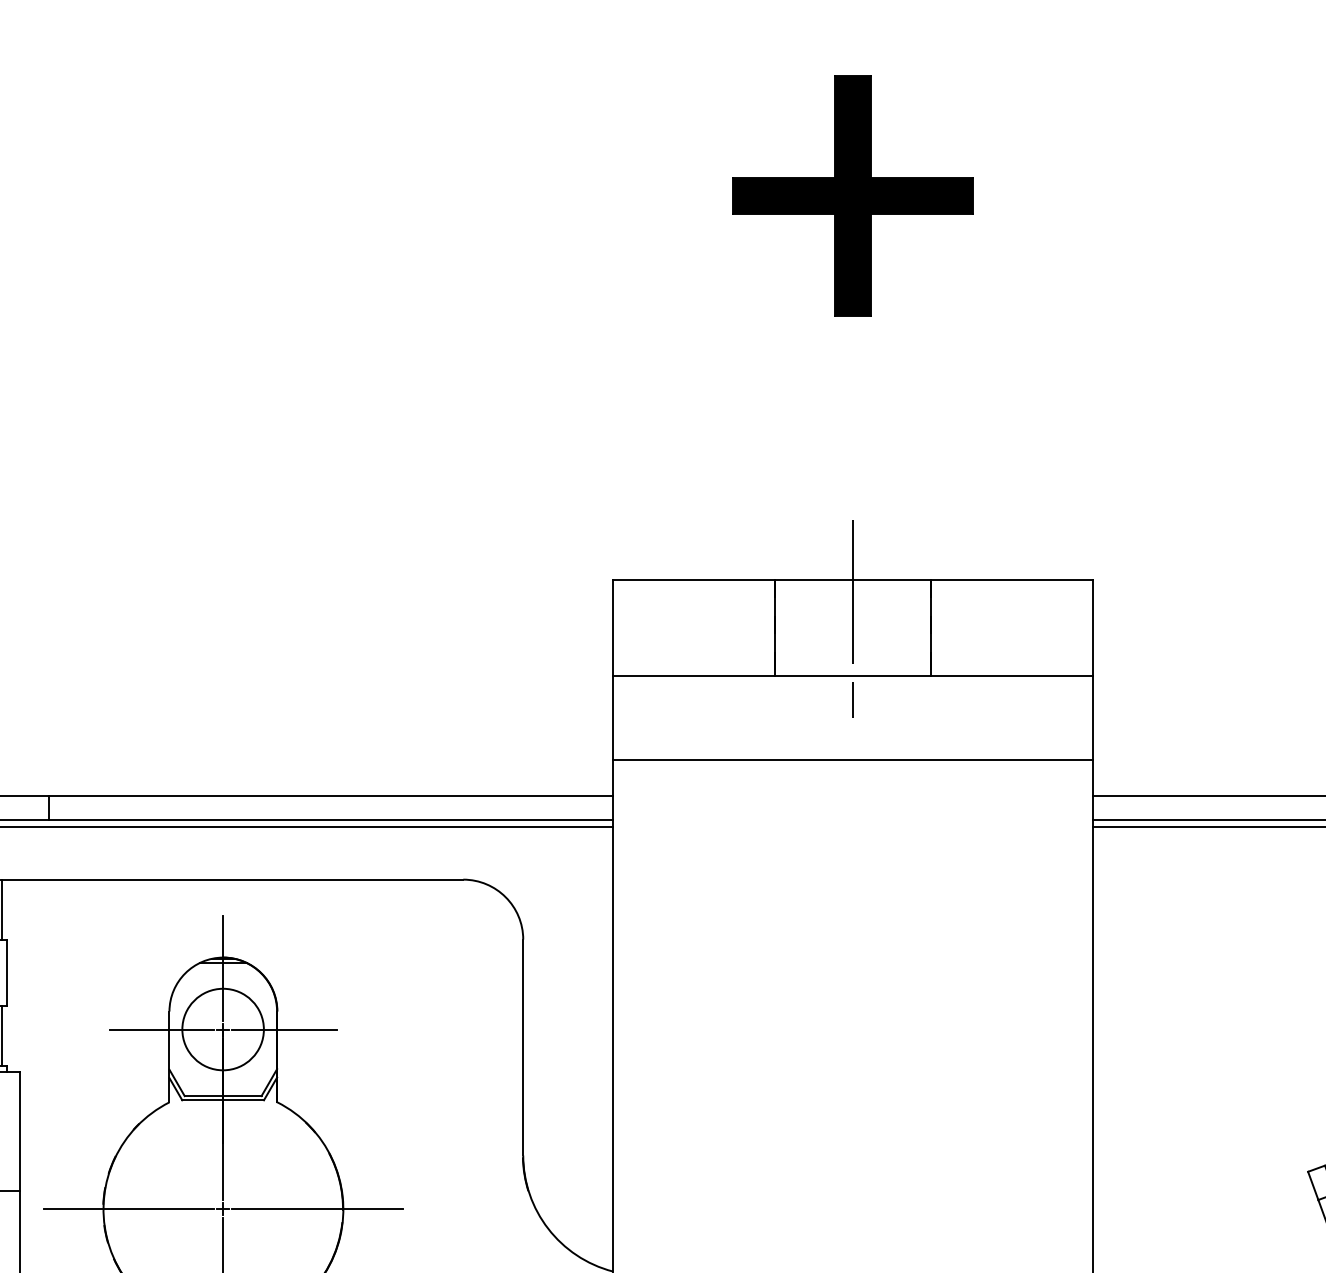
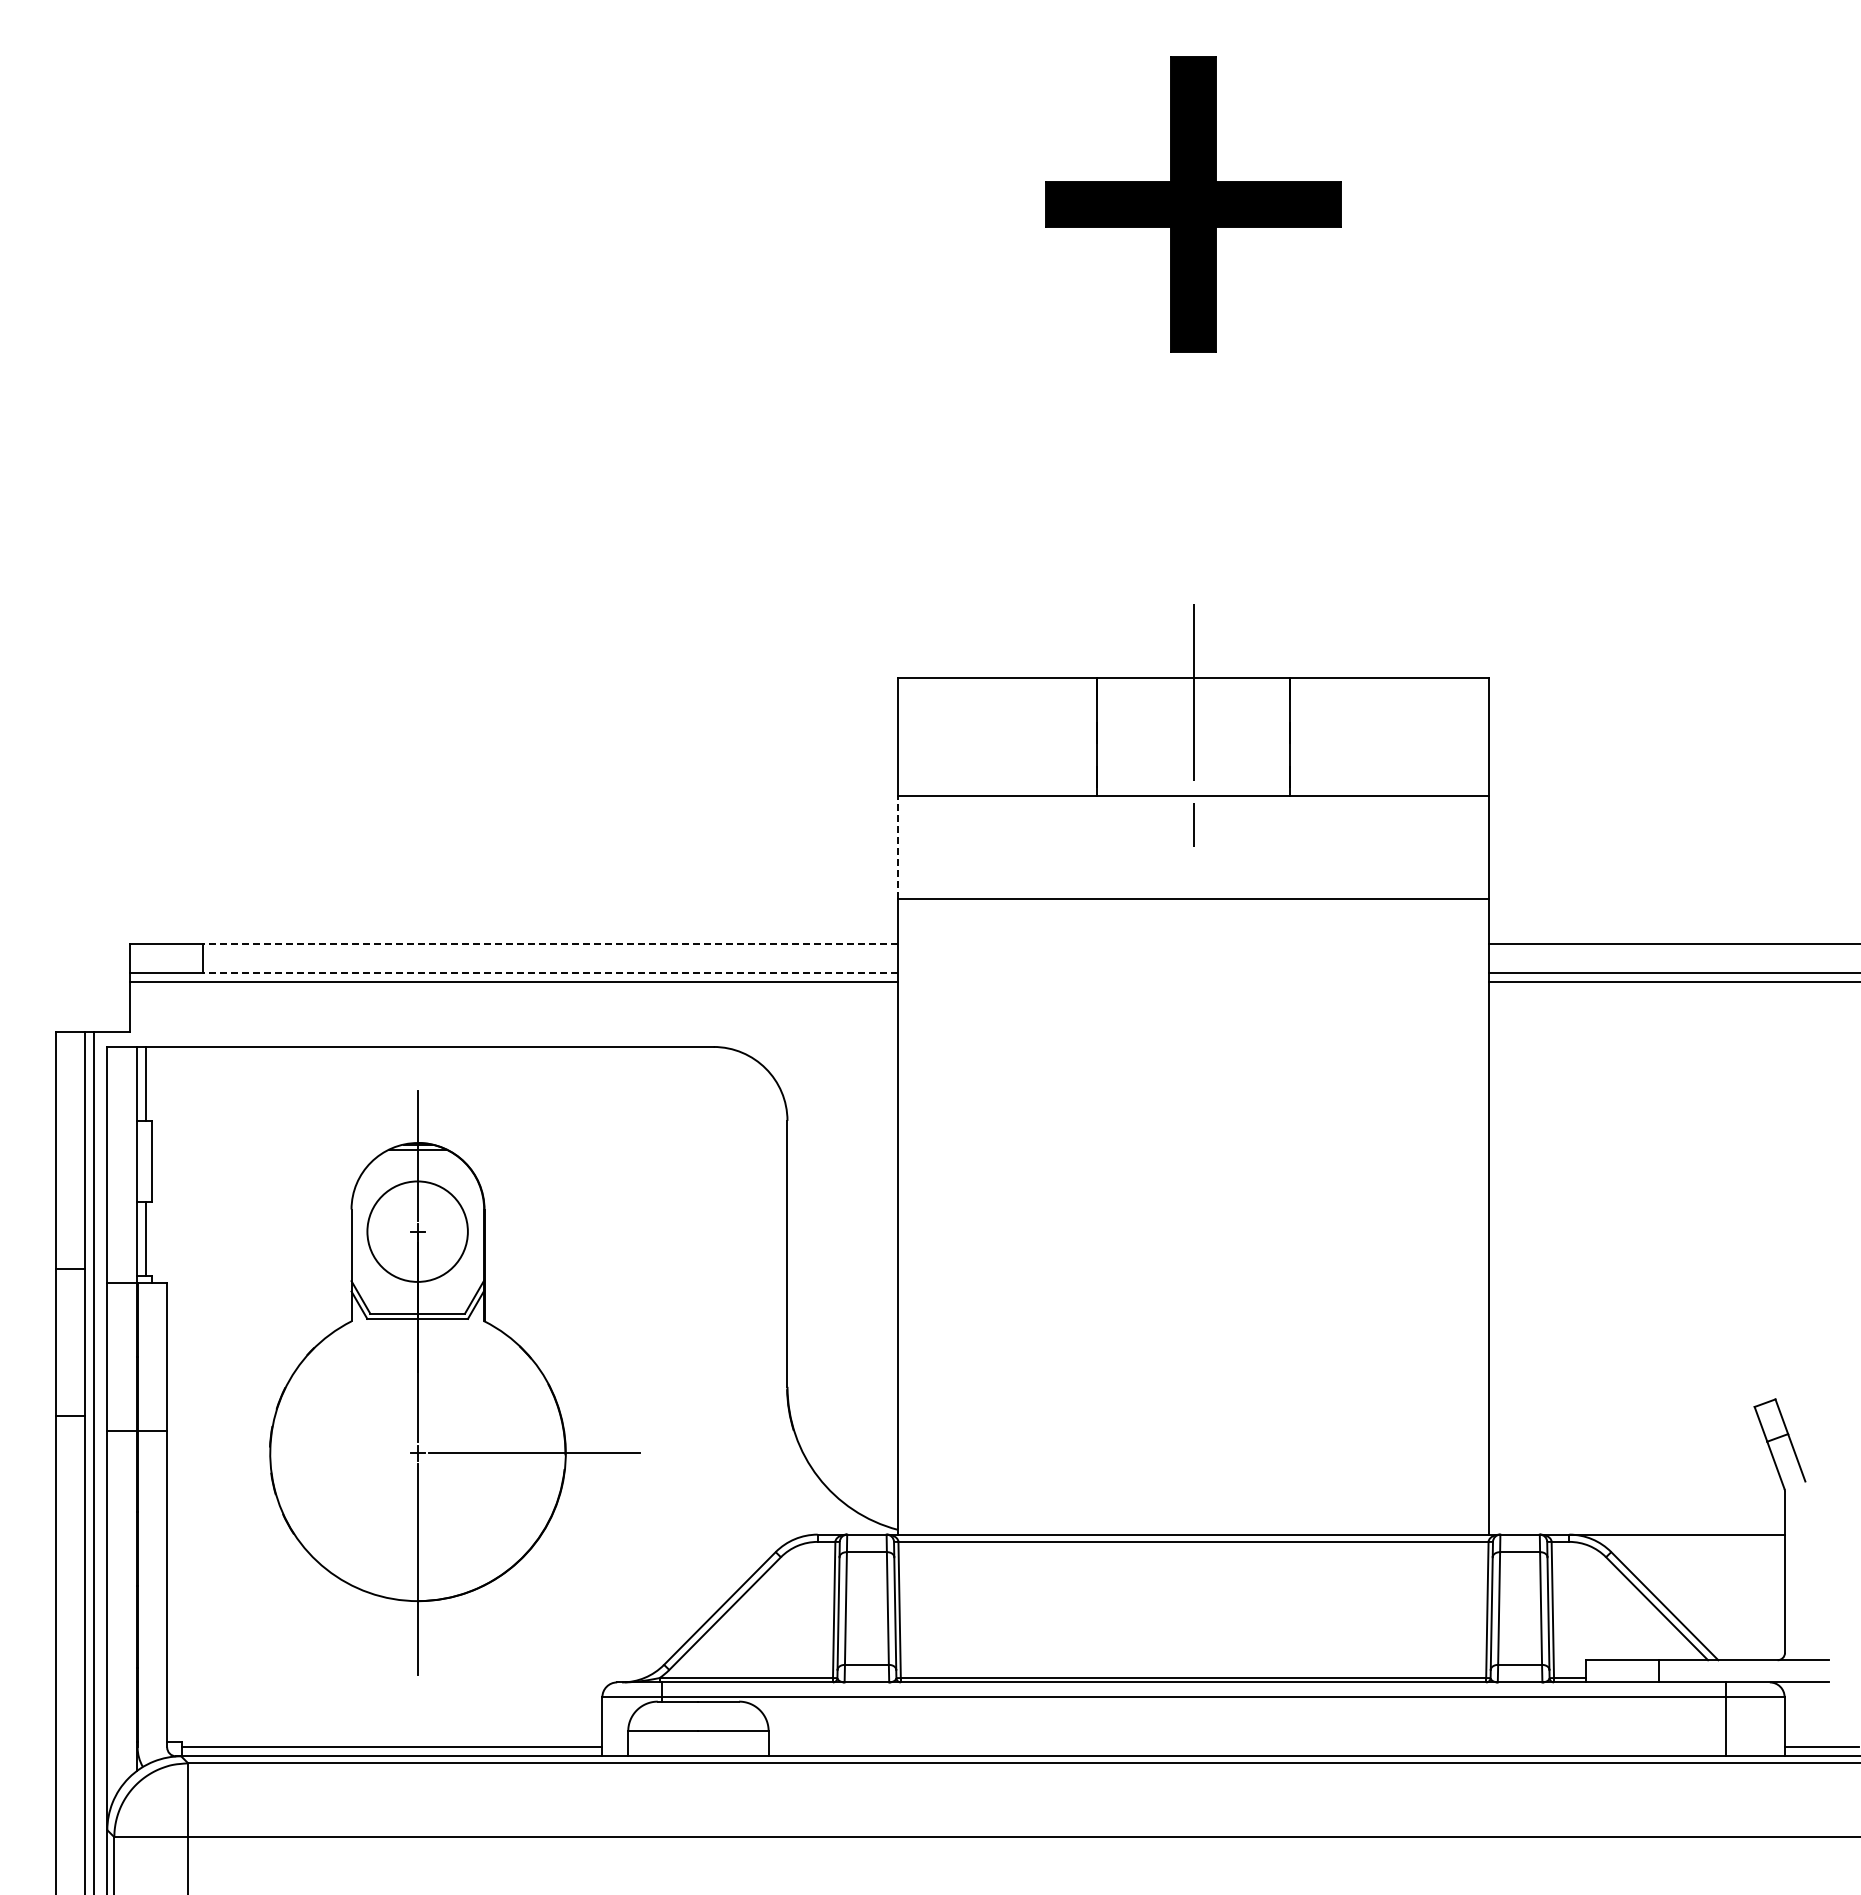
line: (612, 717) -> (897, 847), solid -> dashed
line: (330, 795) -> (550, 943), solid -> dashed
line: (330, 820) -> (550, 973), solid -> dashed
line: (161, 1029) -> (341, 1231), removed
line: (284, 1029) -> (493, 1231), removed
line: (128, 1209) -> (301, 1453), removed

